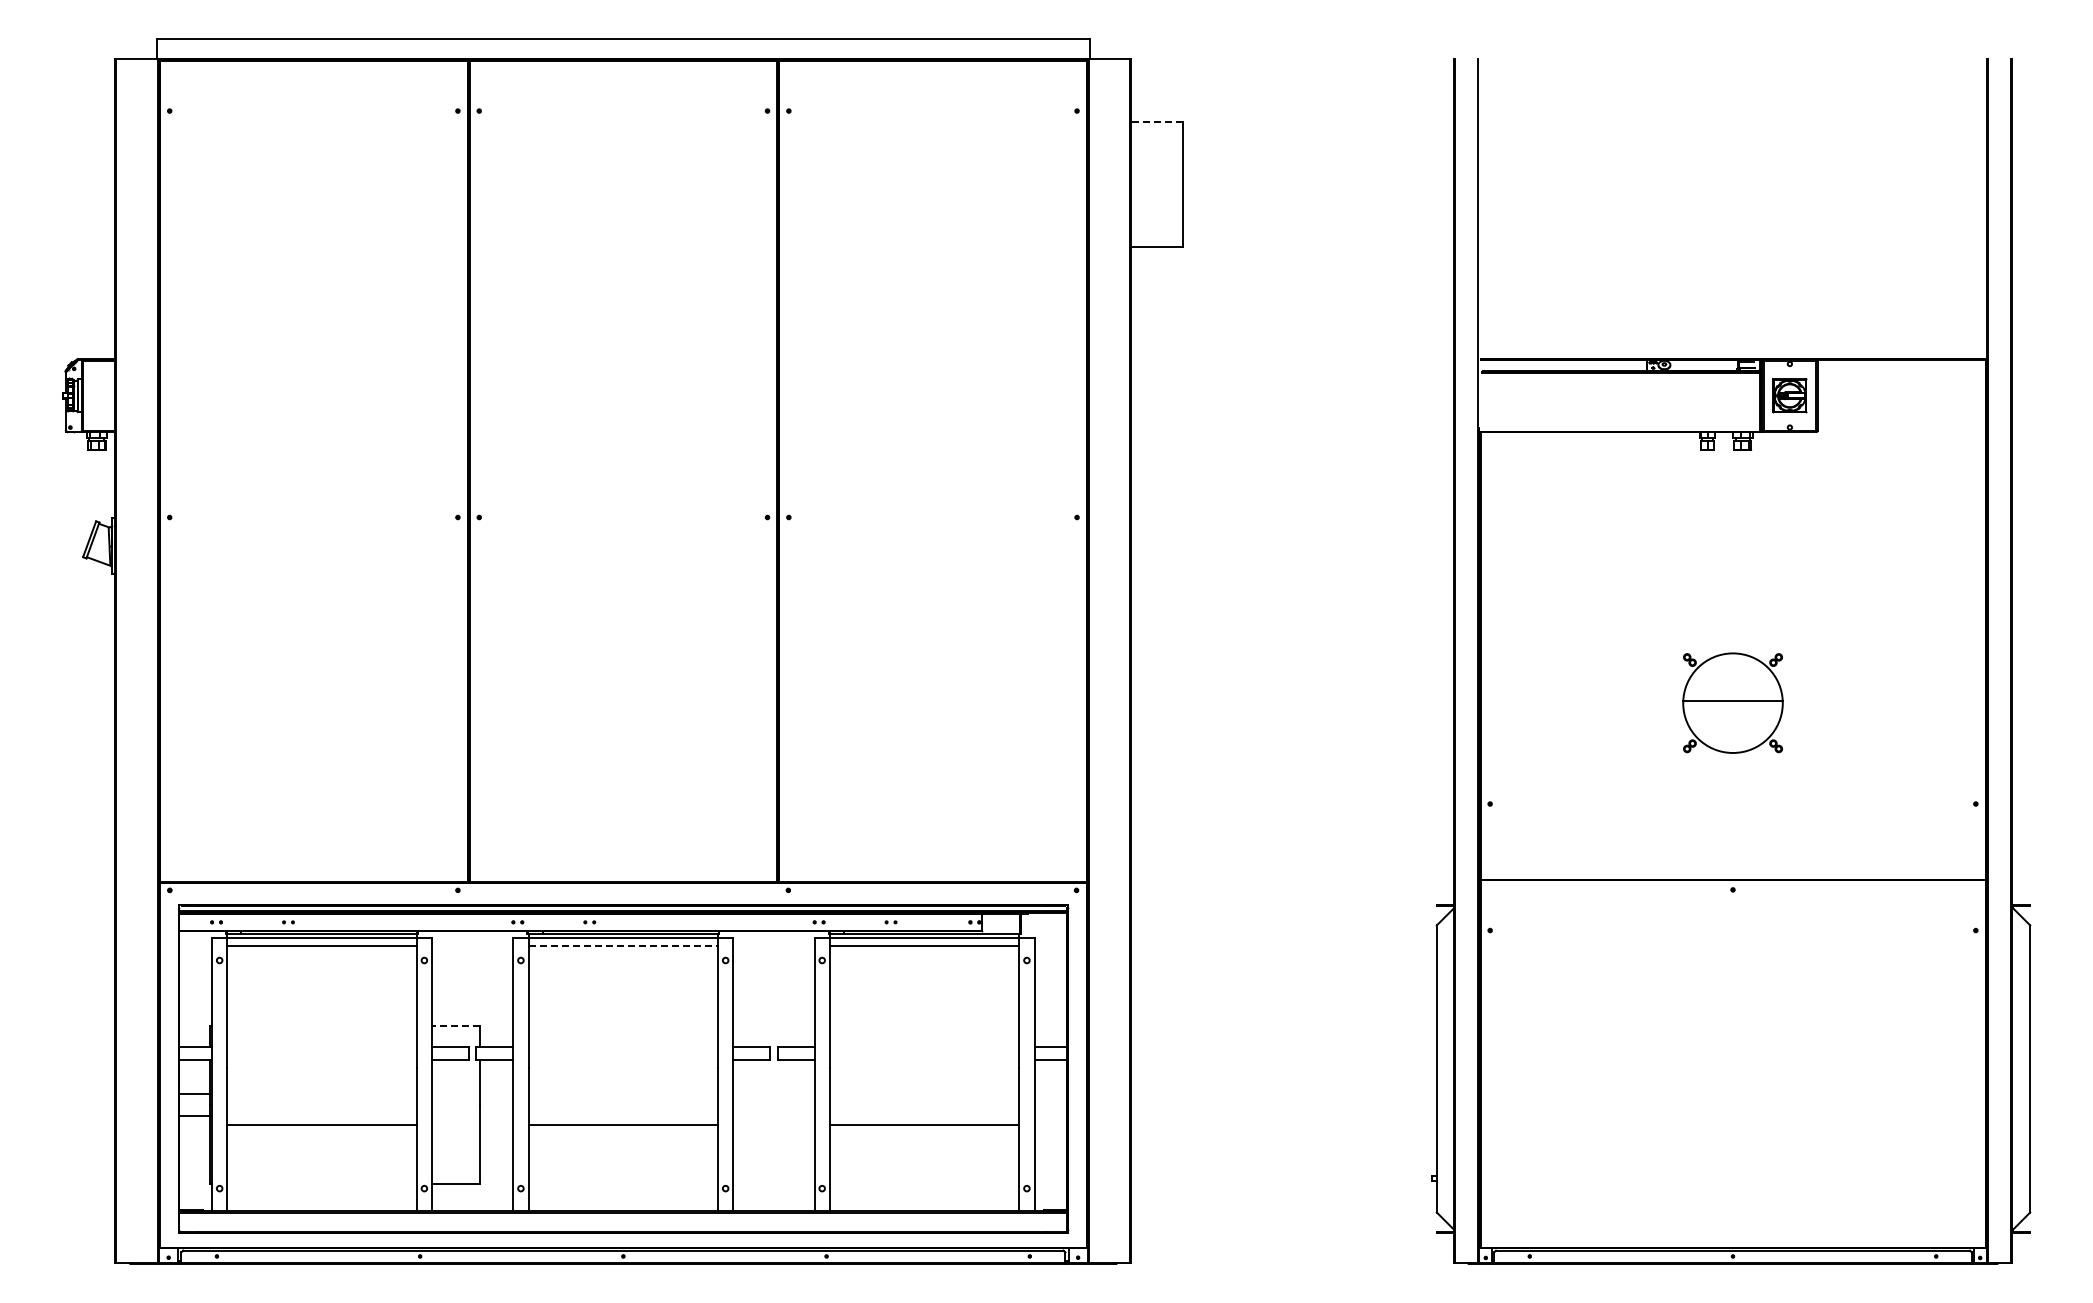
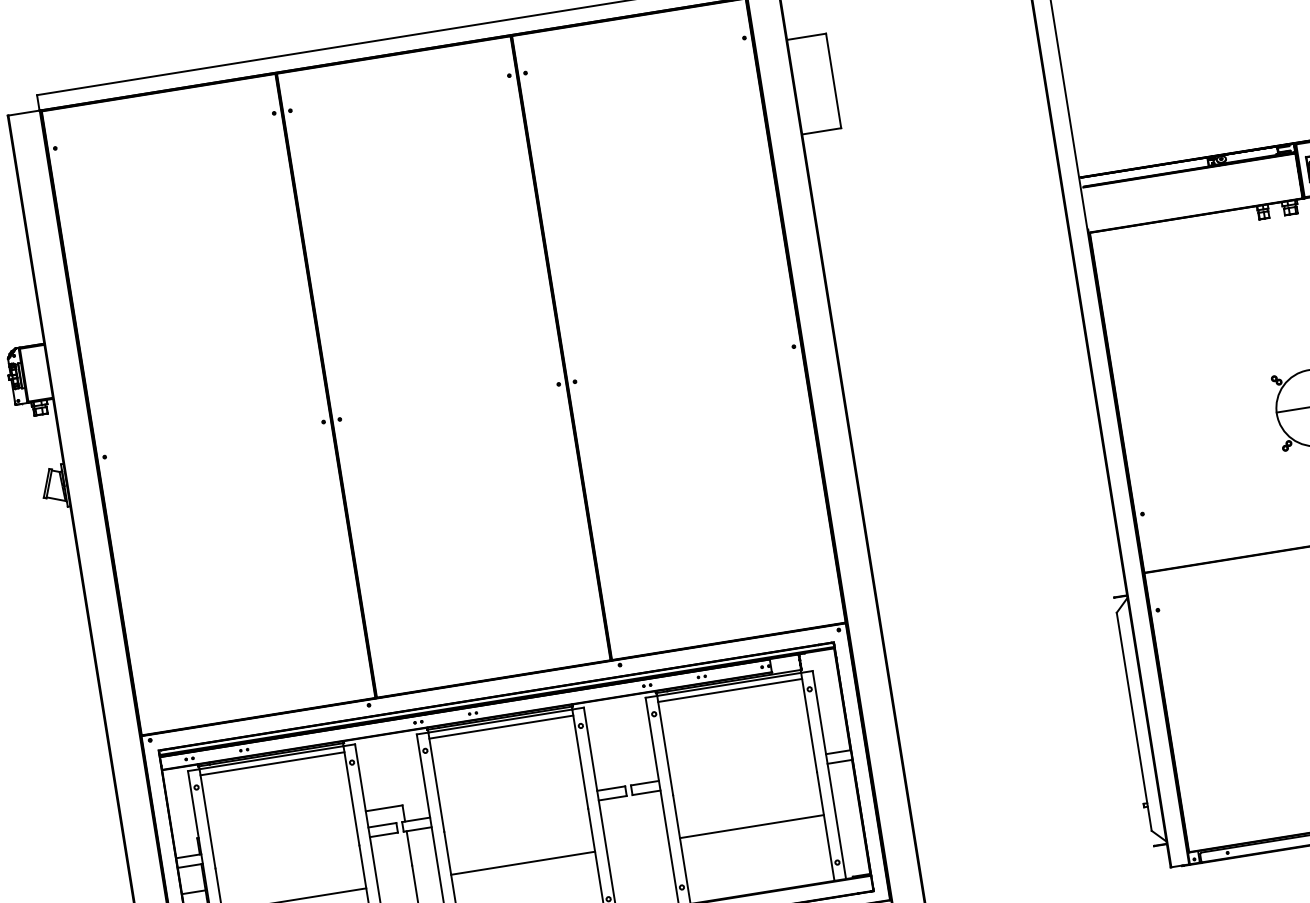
line: (1157, 122) -> (806, 36), dashed -> solid
line: (623, 945) -> (501, 726), dashed -> solid
line: (455, 1025) -> (383, 808), dashed -> solid

